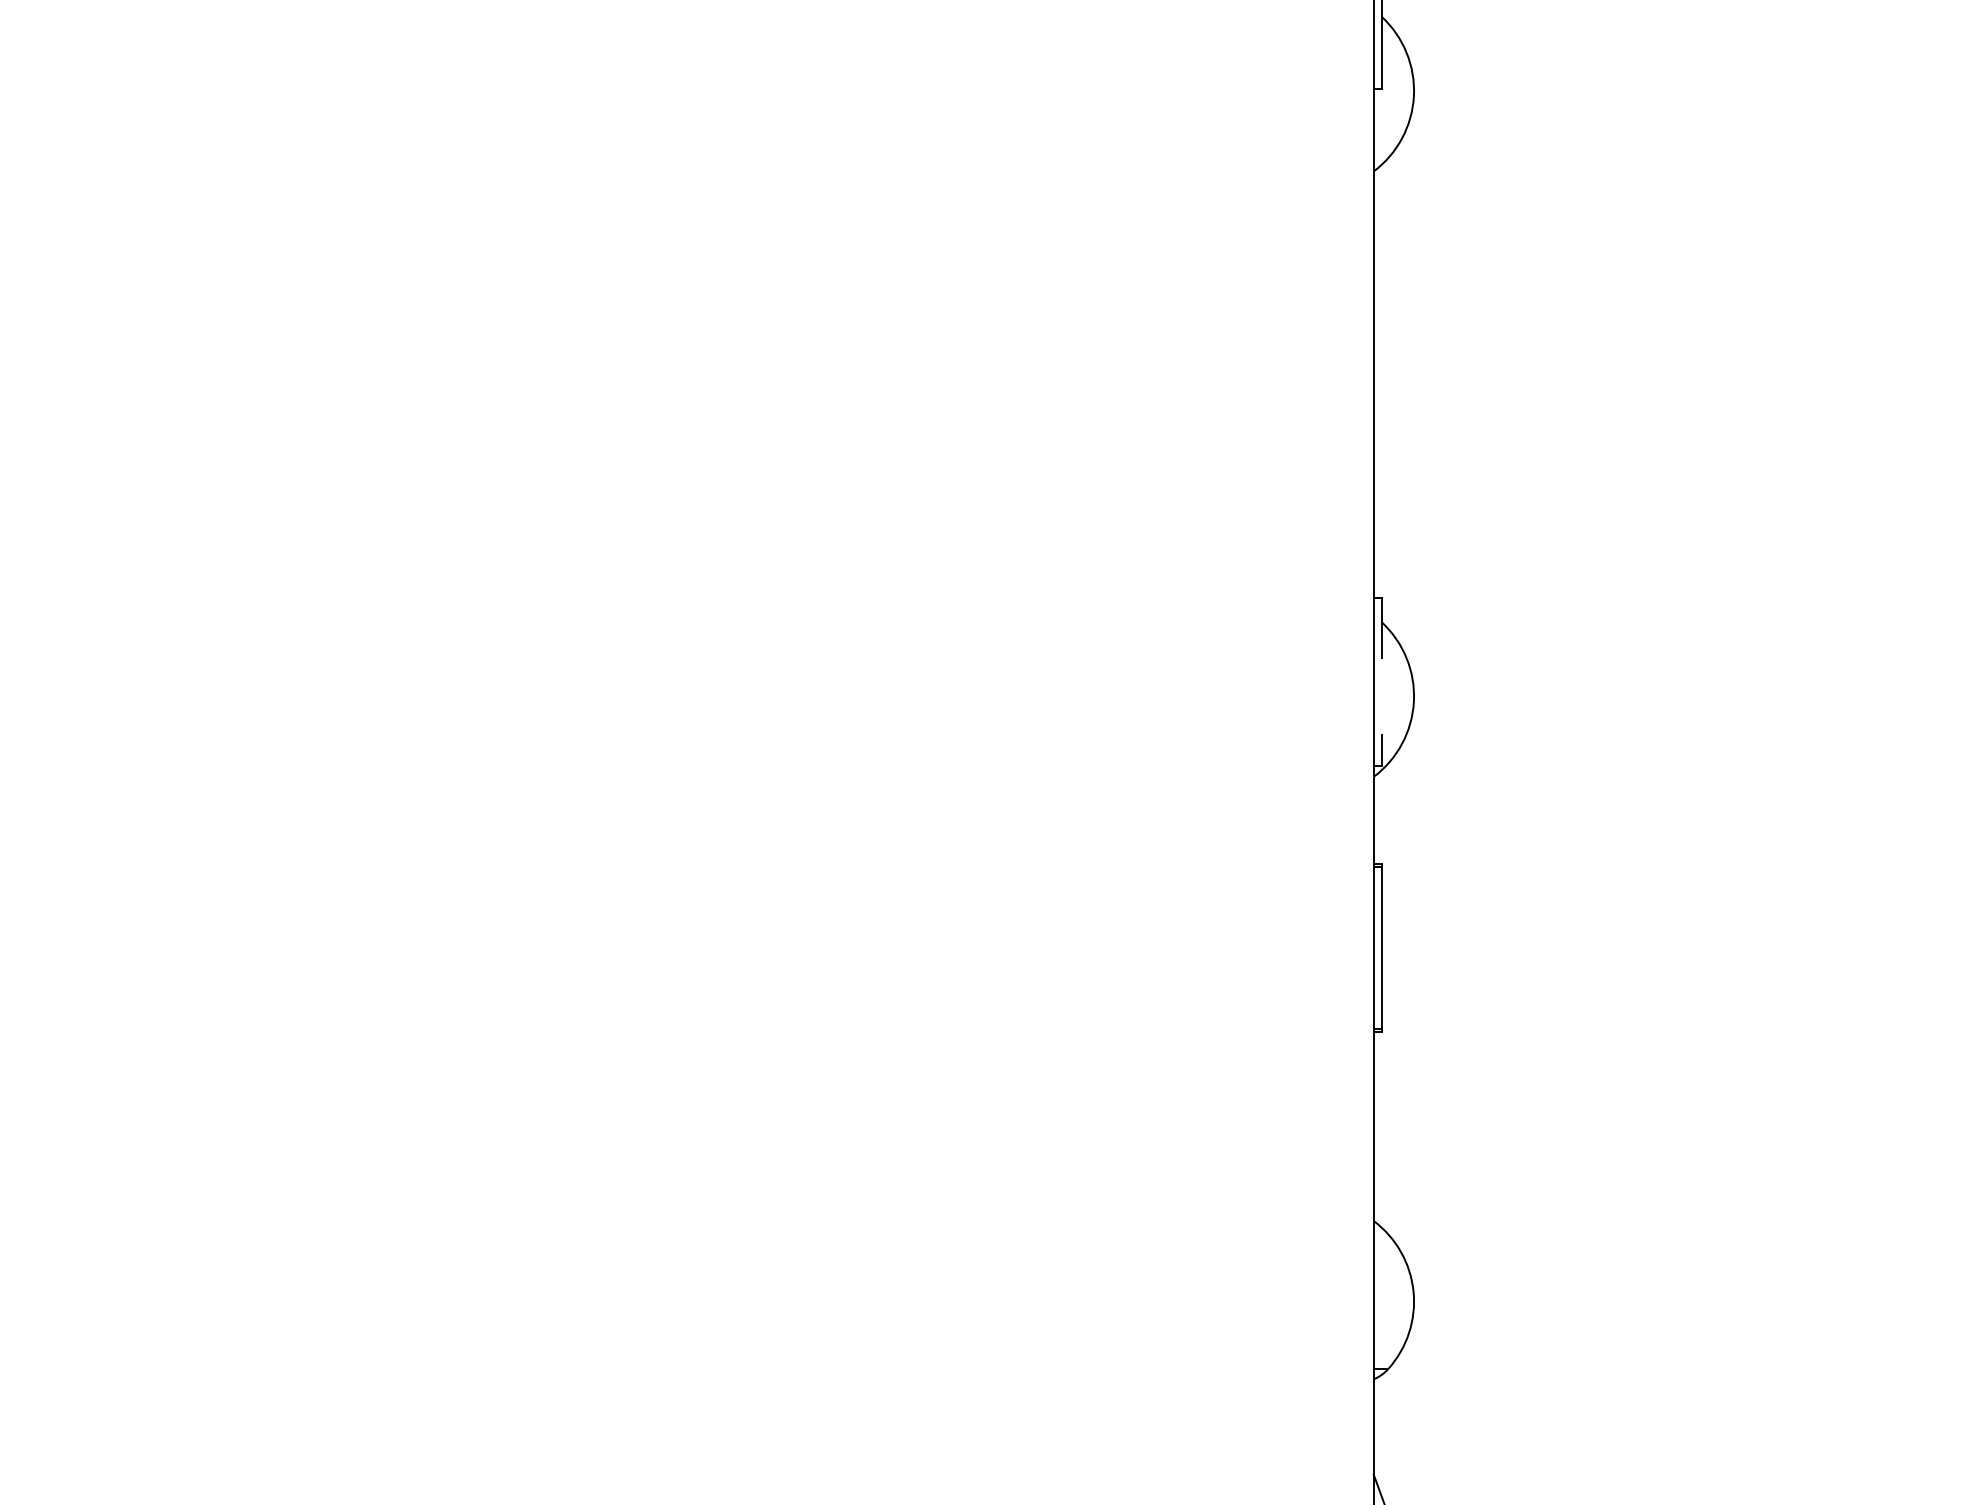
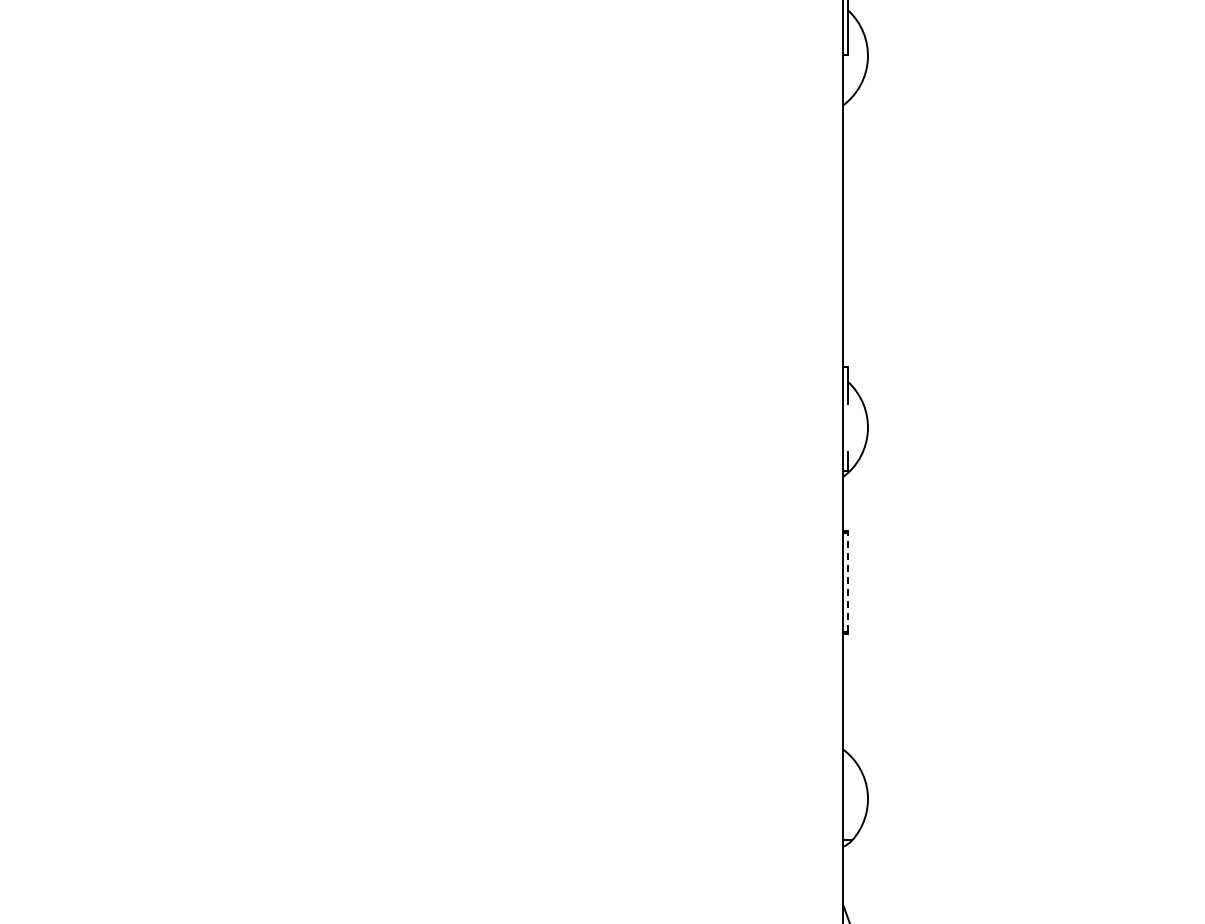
line: (1382, 948) -> (848, 582), solid -> dashed

